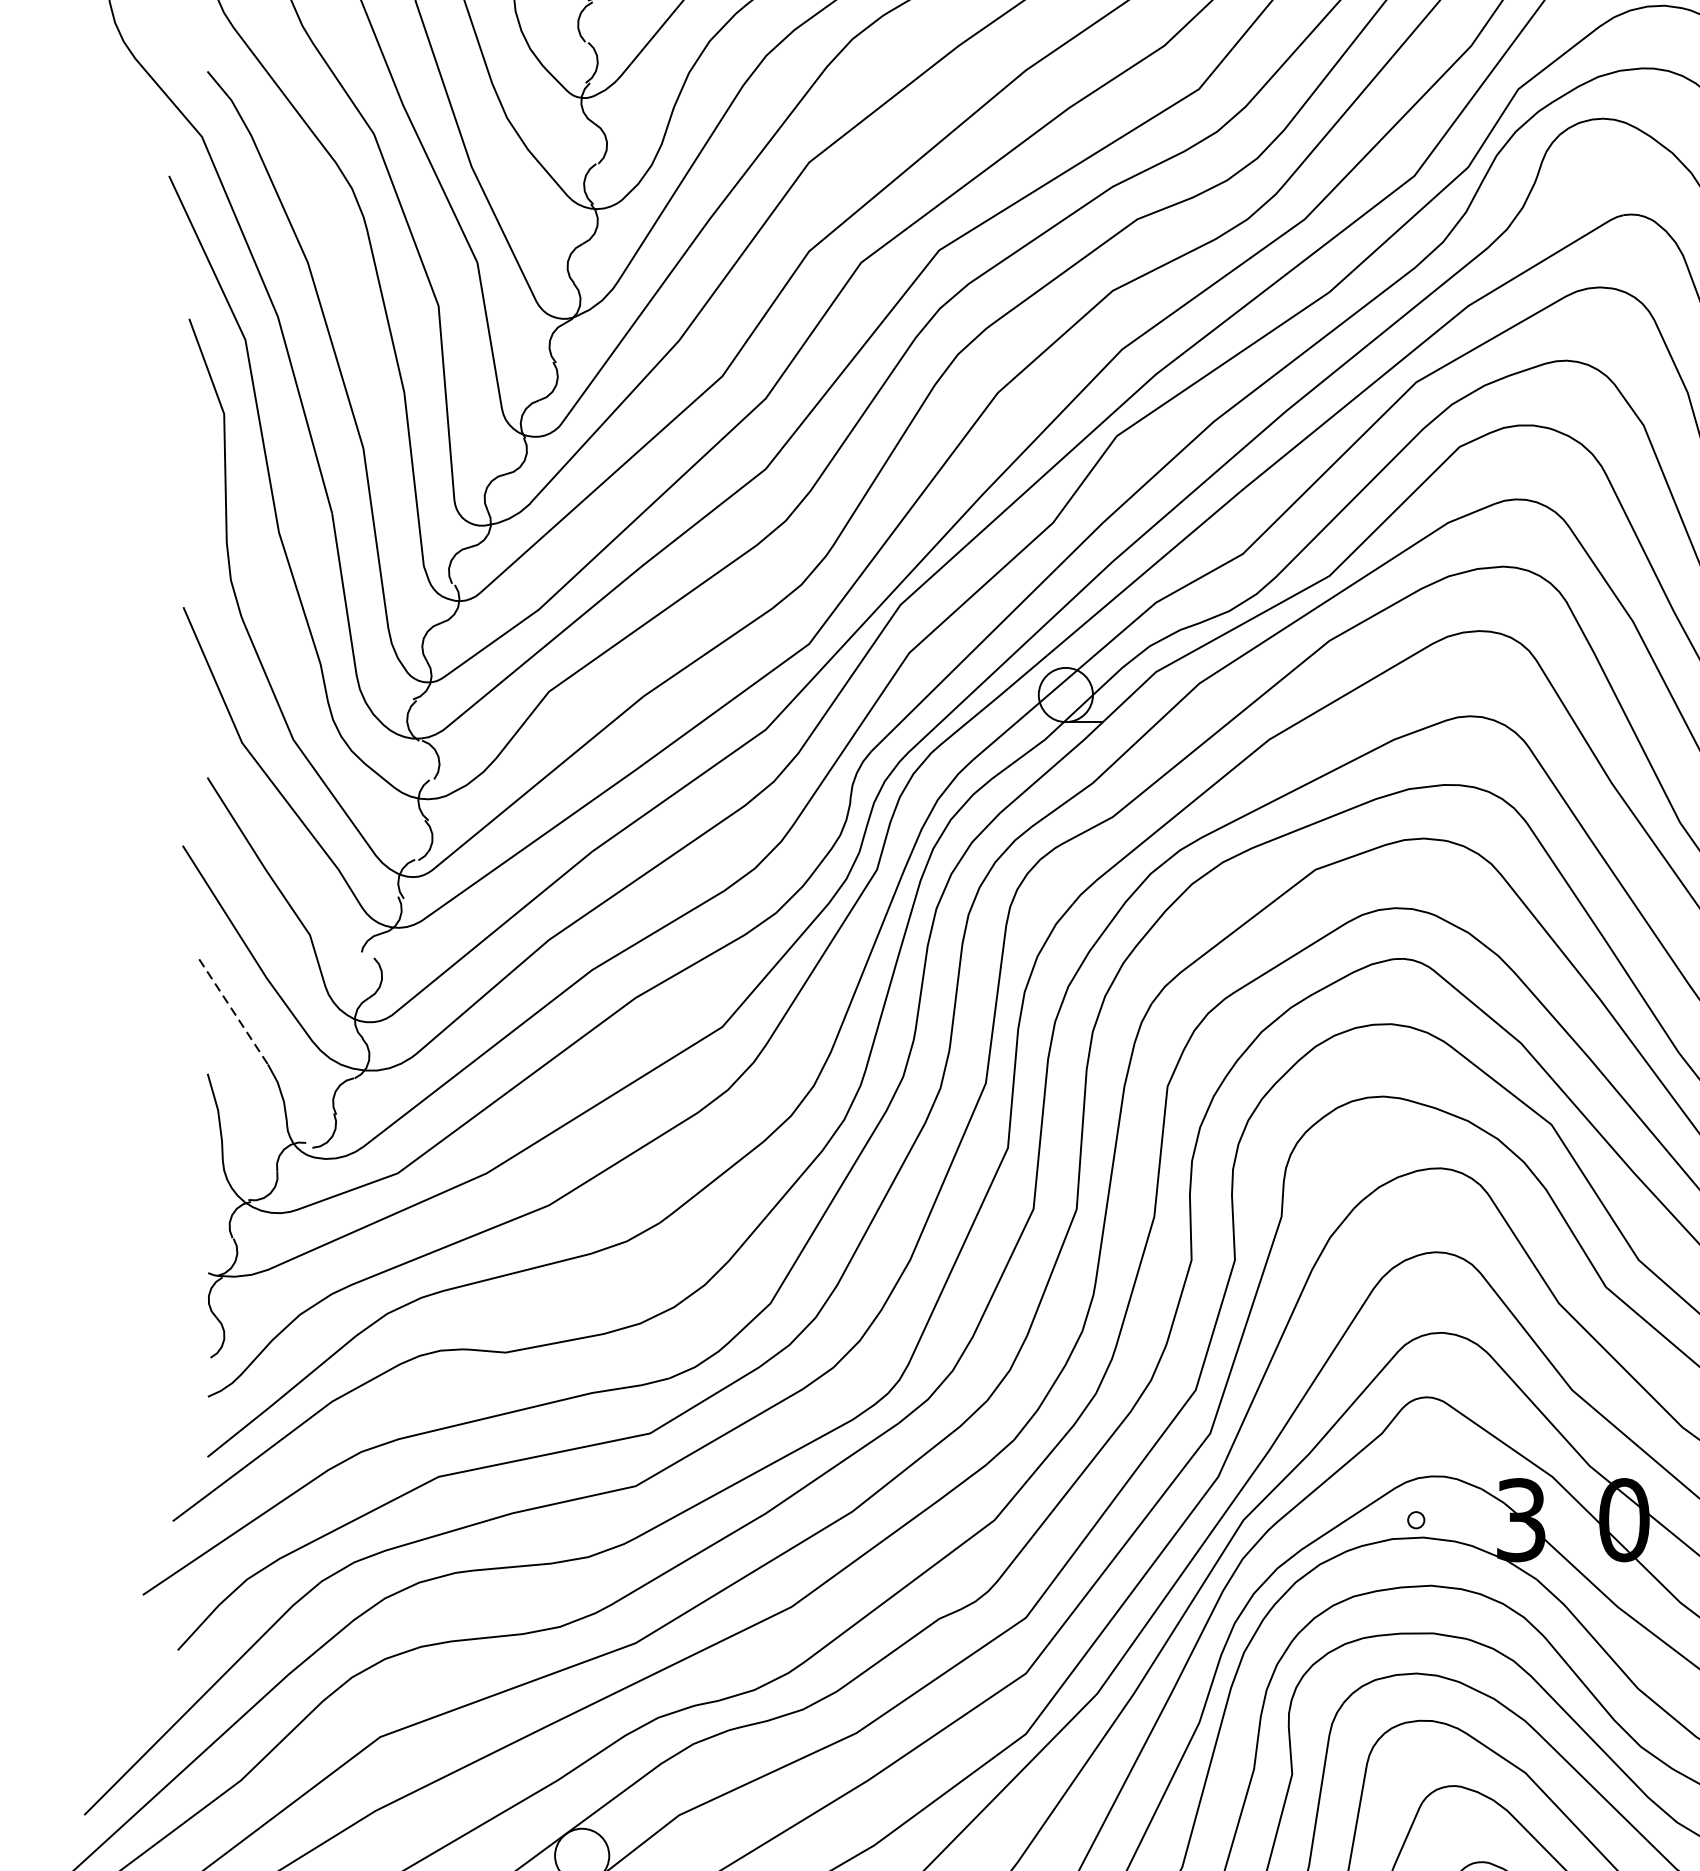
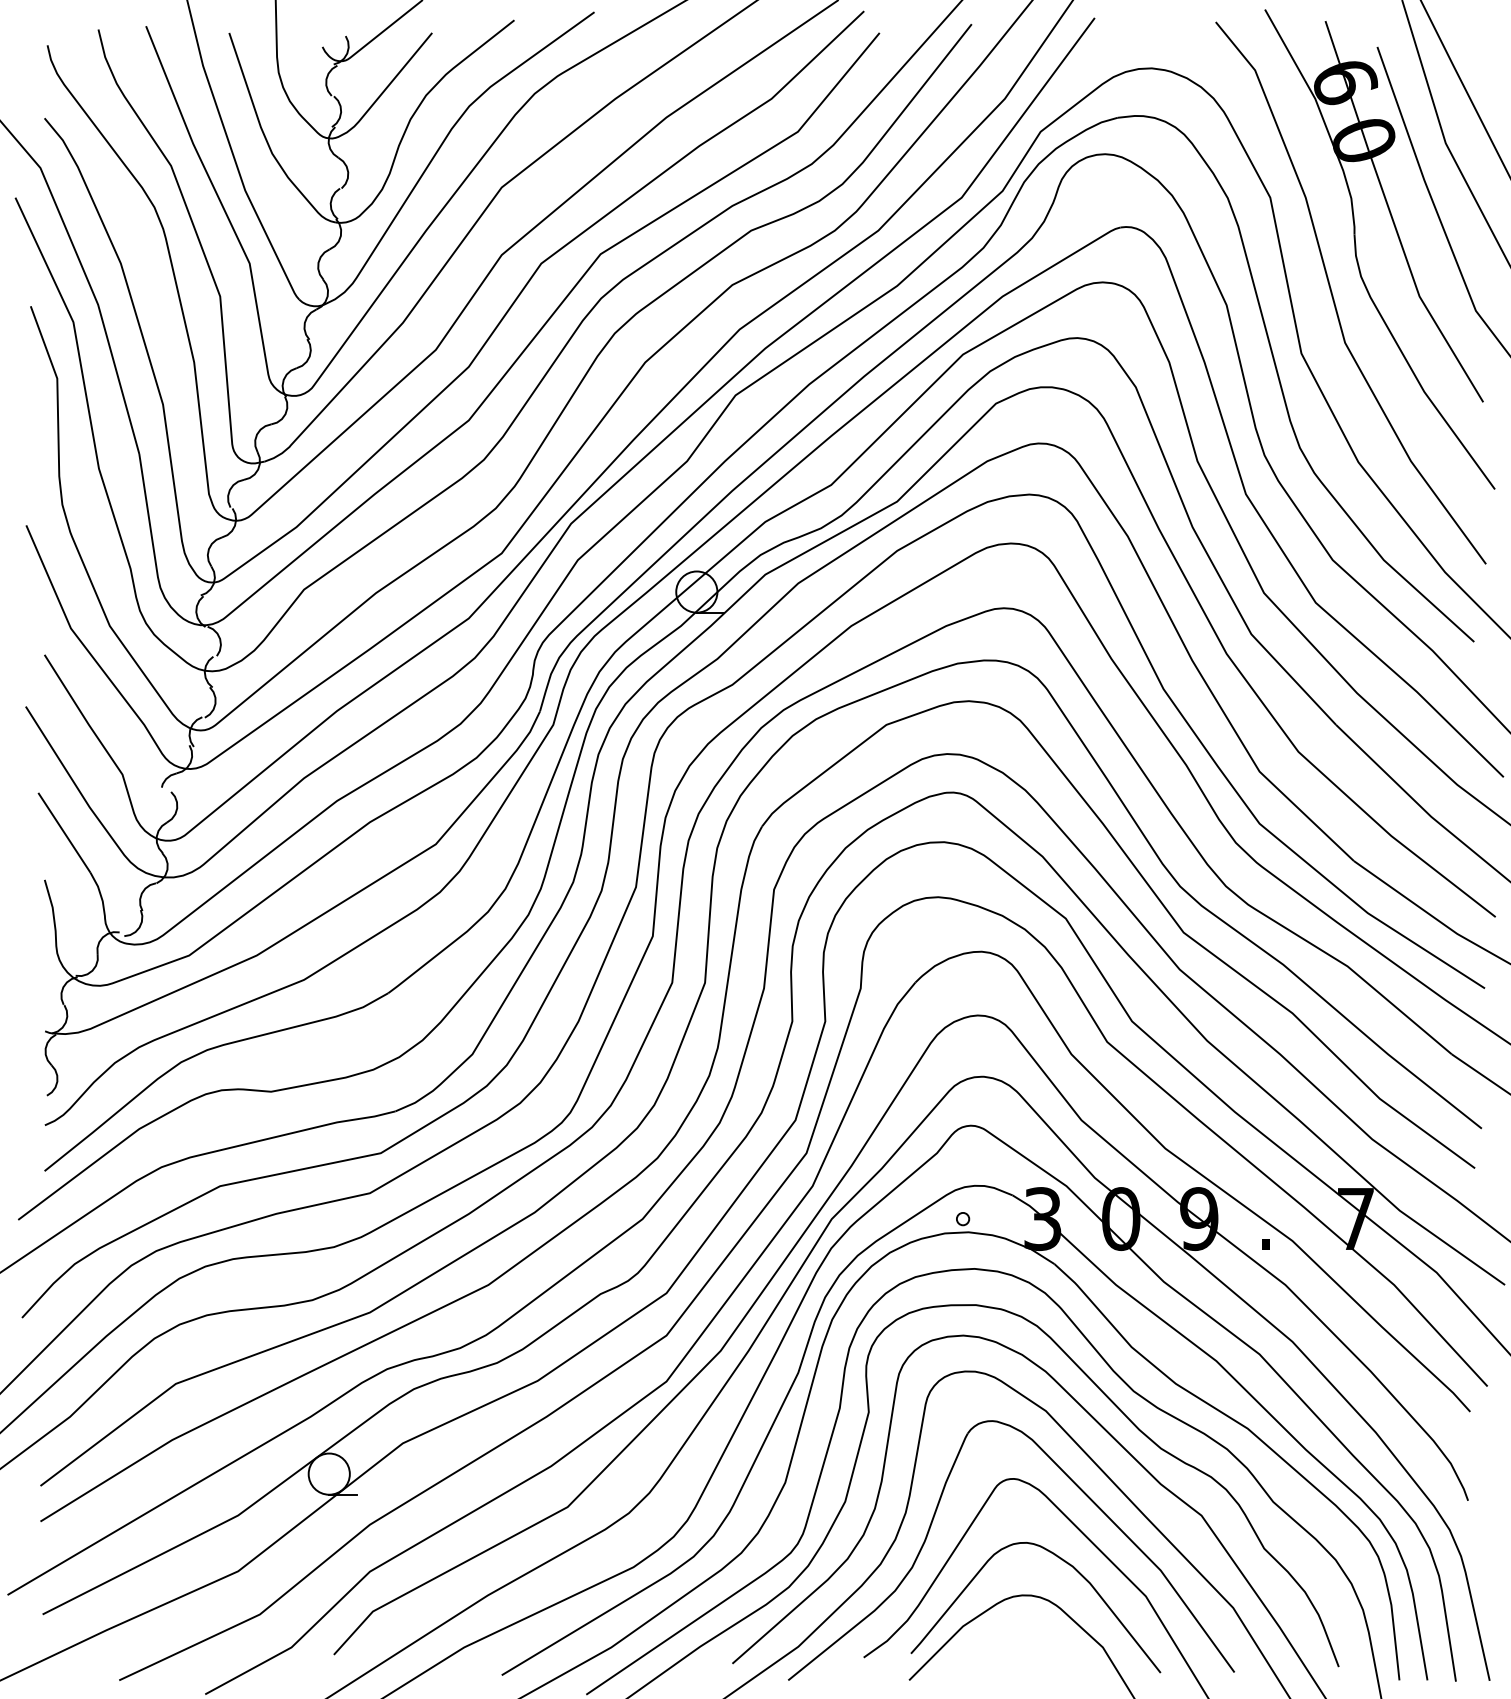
line: (233, 1011) -> (64, 832), dashed -> solid

